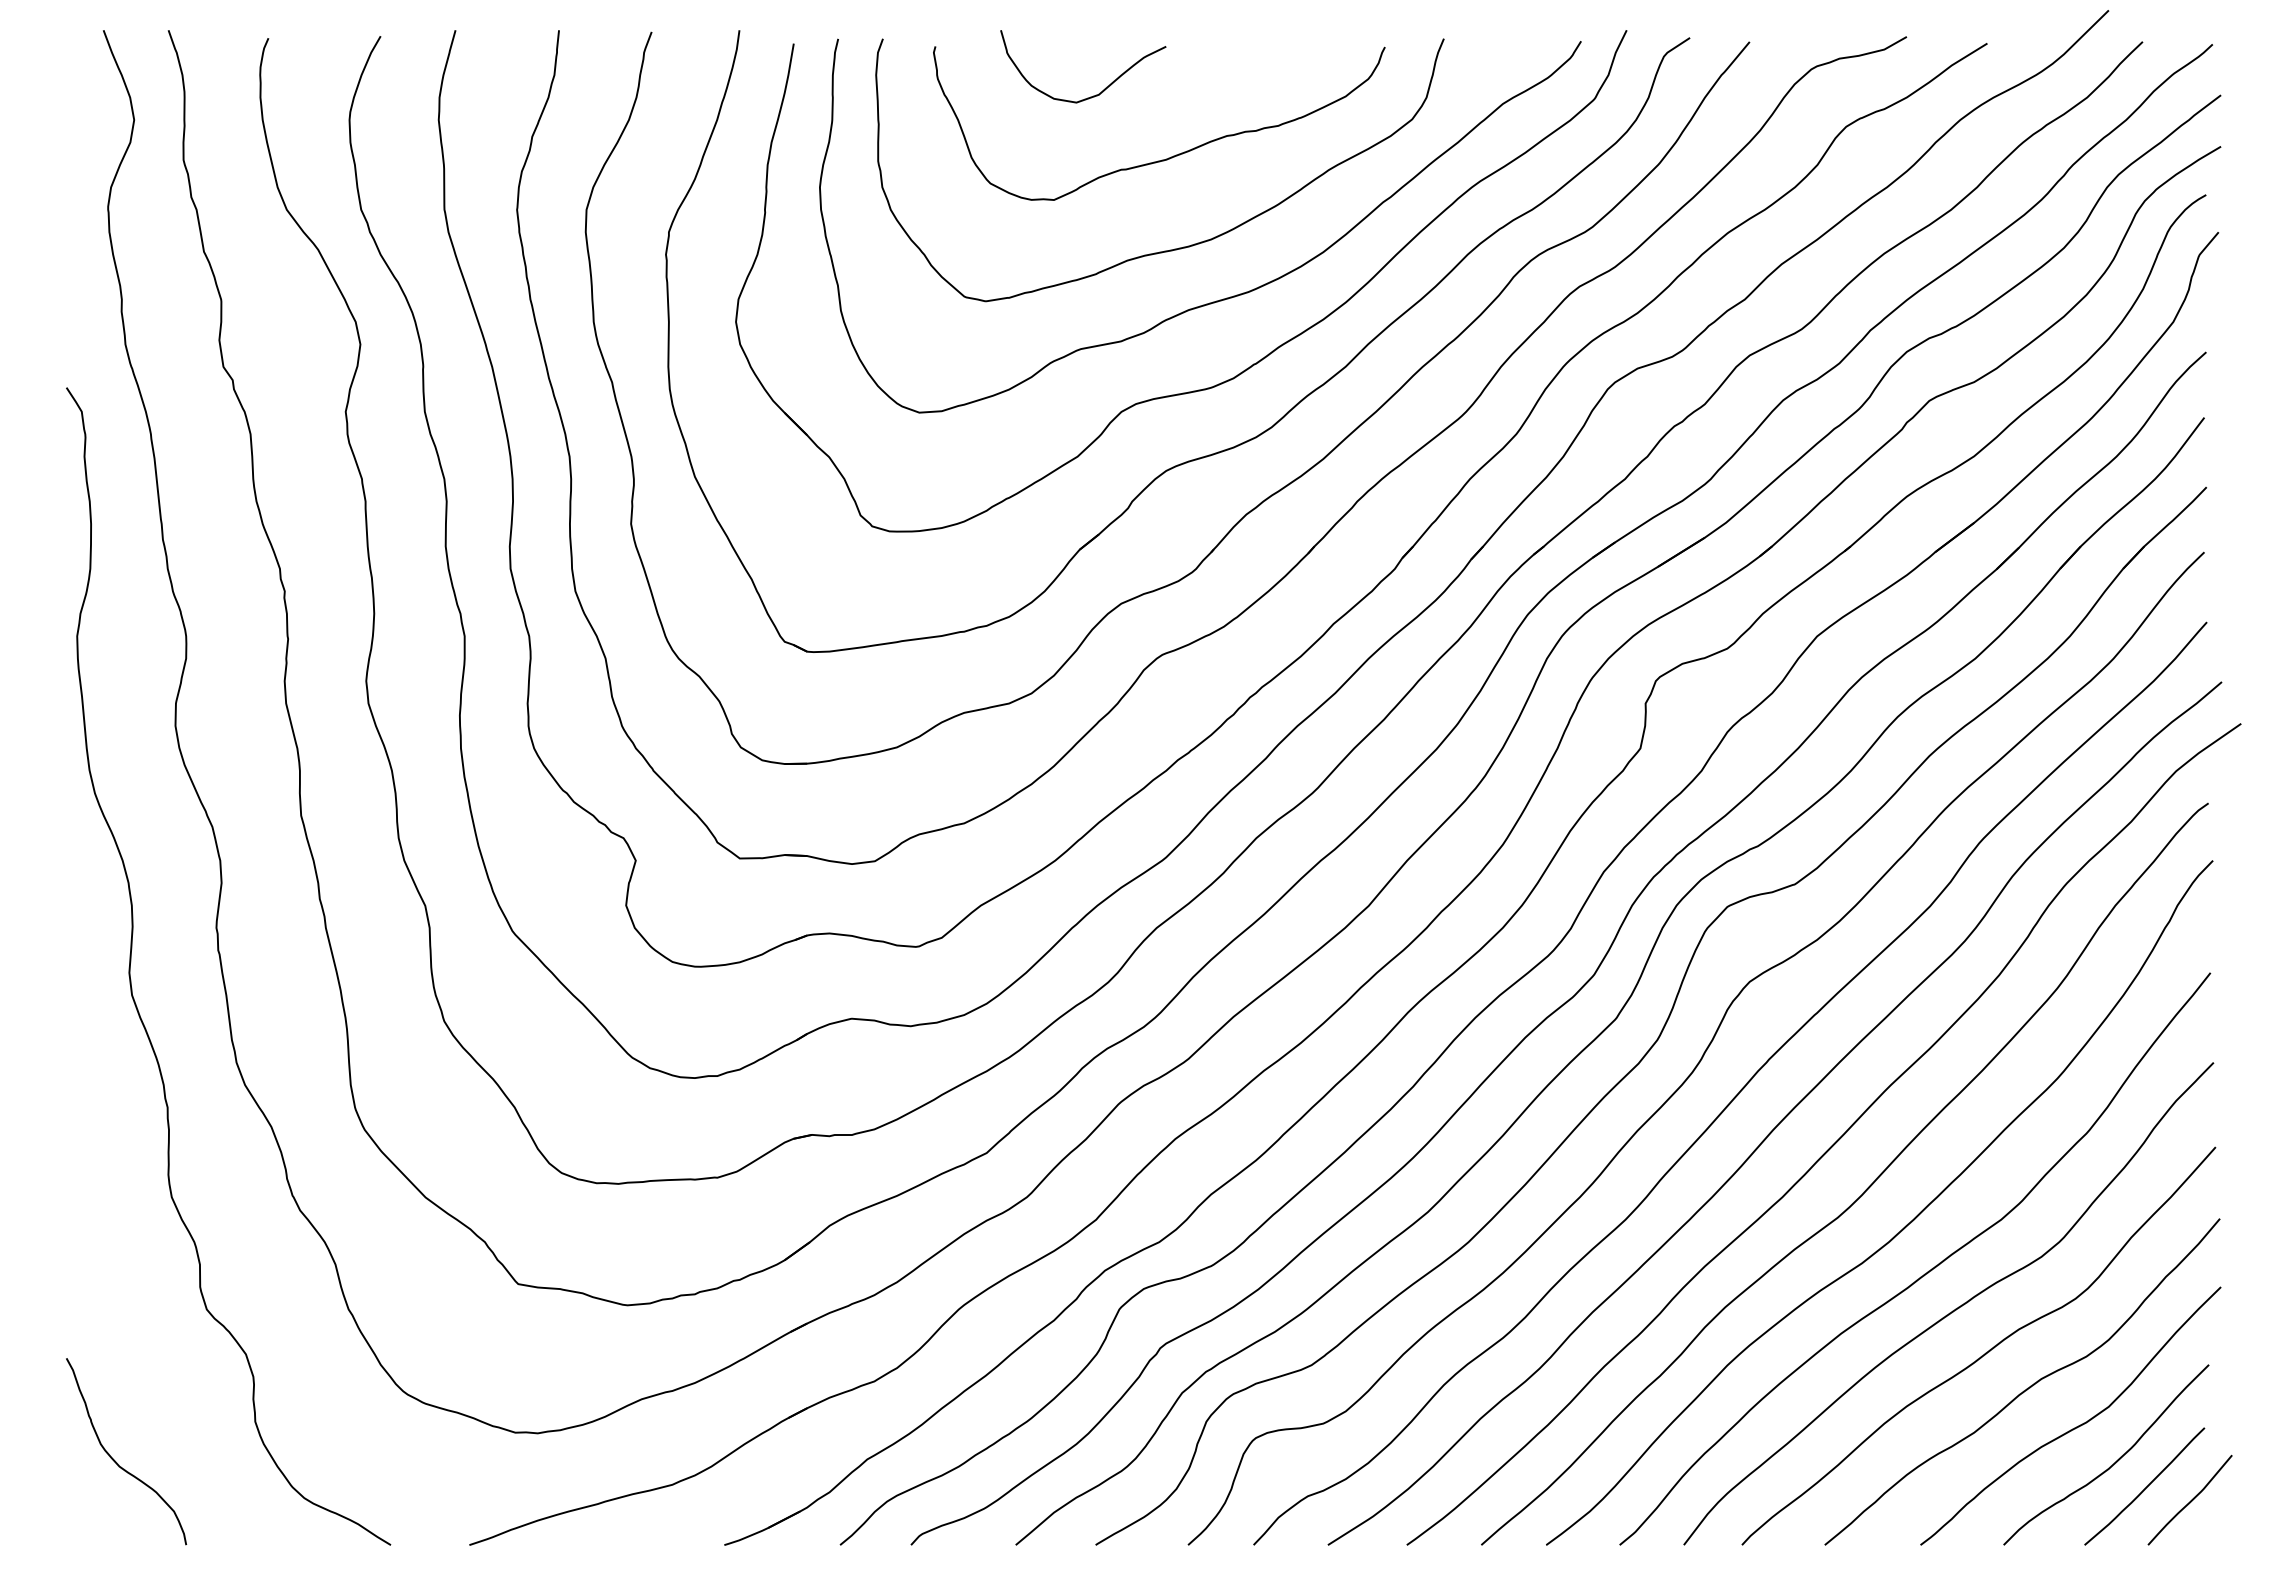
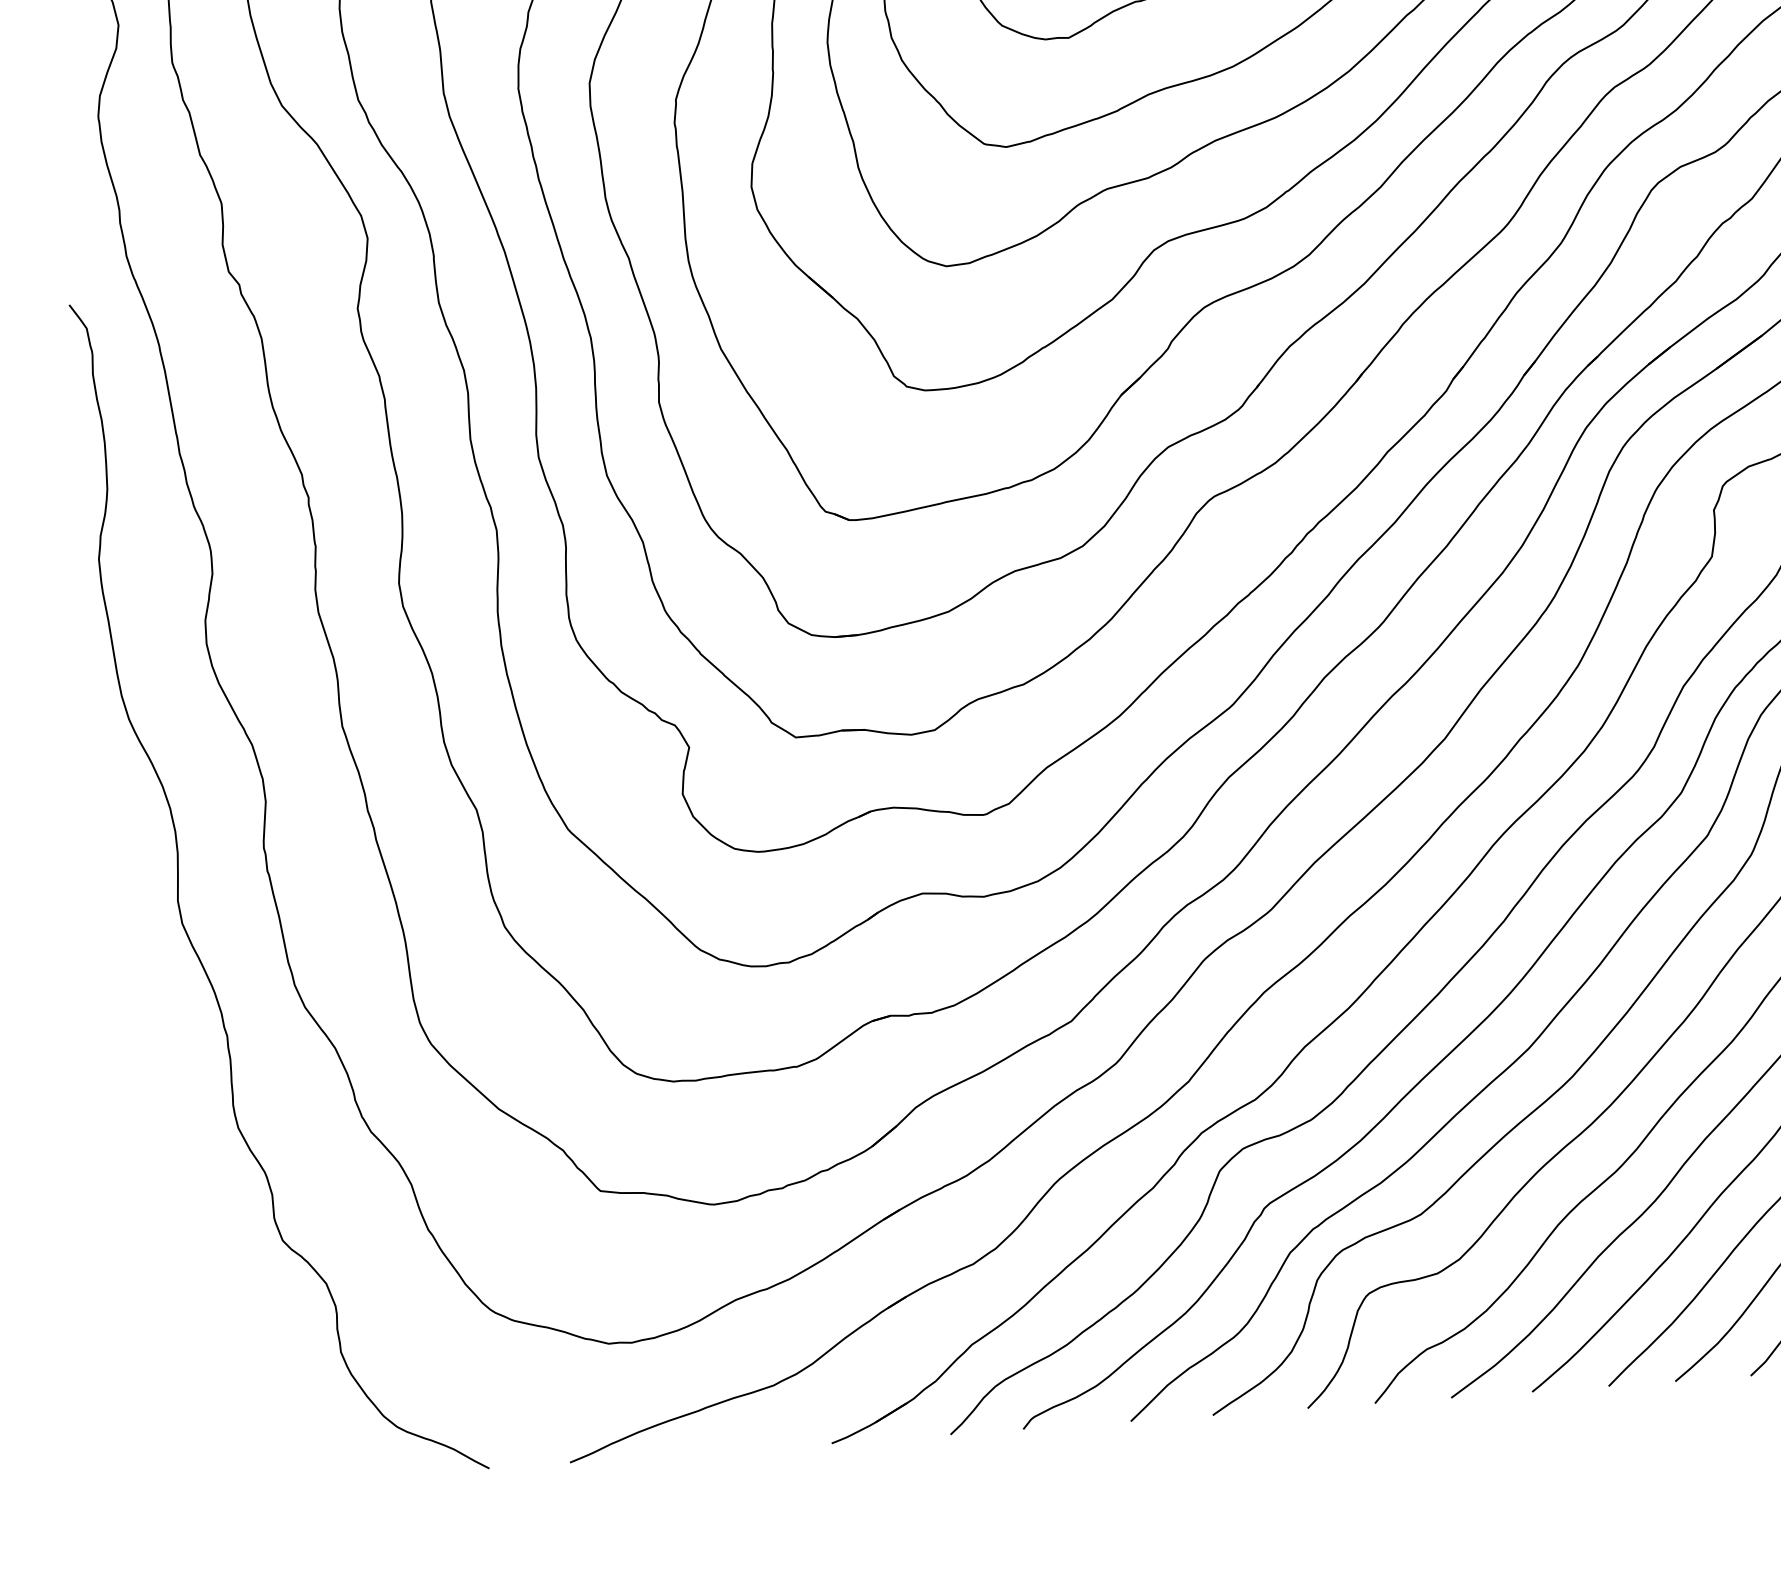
curve: (116, 1461) -> (201, 1403), removed

